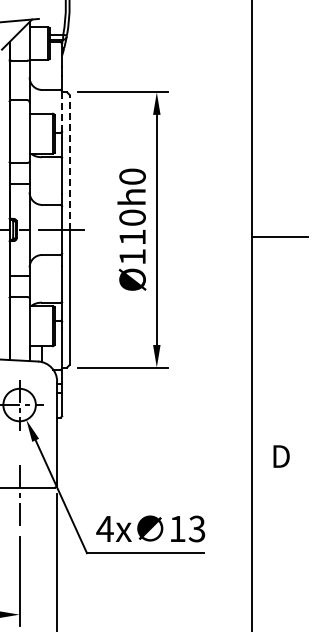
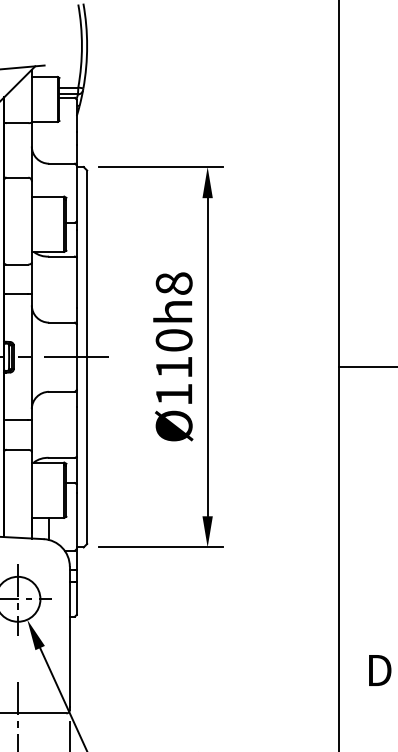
line: (62, 111) -> (77, 193), dashed -> solid
line: (69, 162) -> (86, 263), dashed -> solid
text: (132, 176) -> (174, 283), Ø110h0 -> Ø110h8

